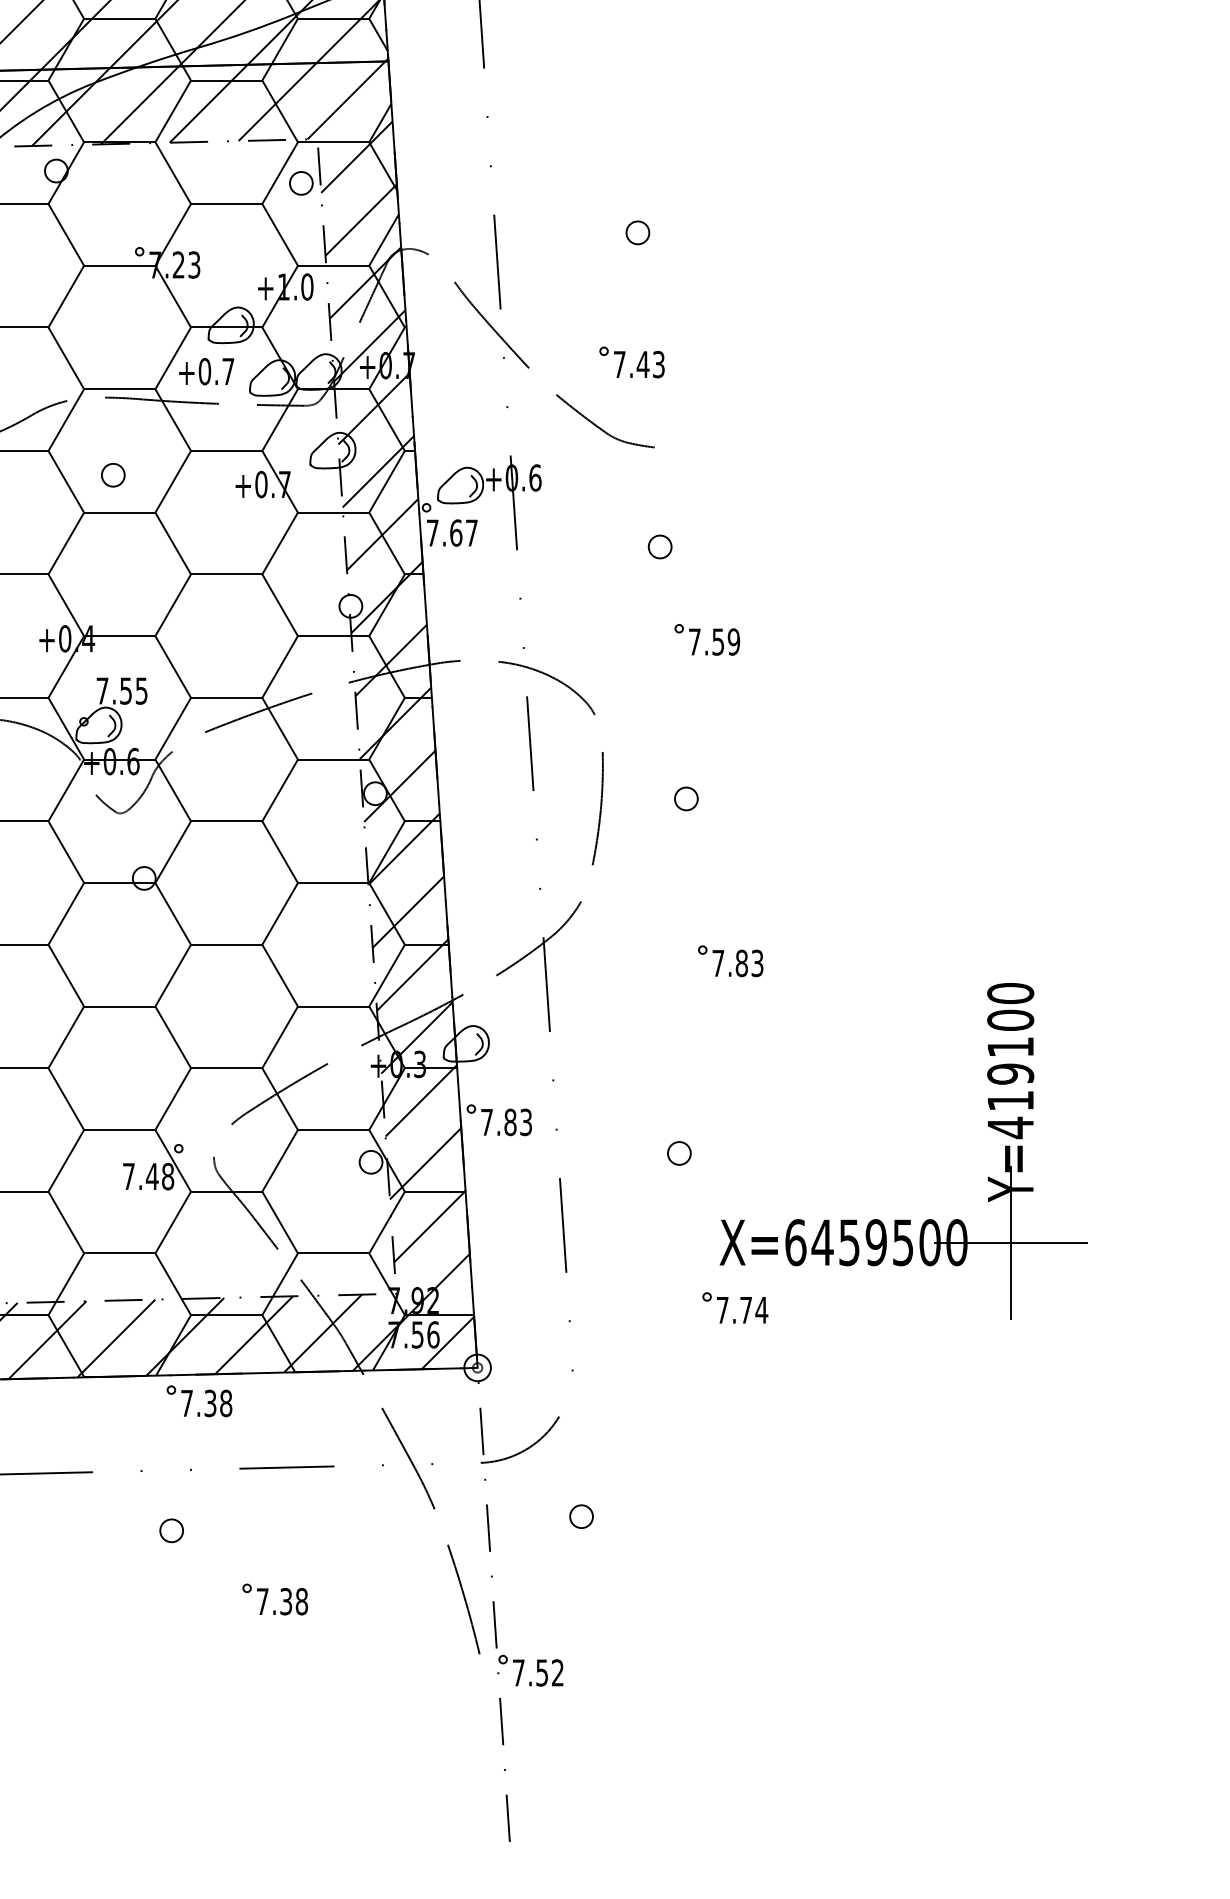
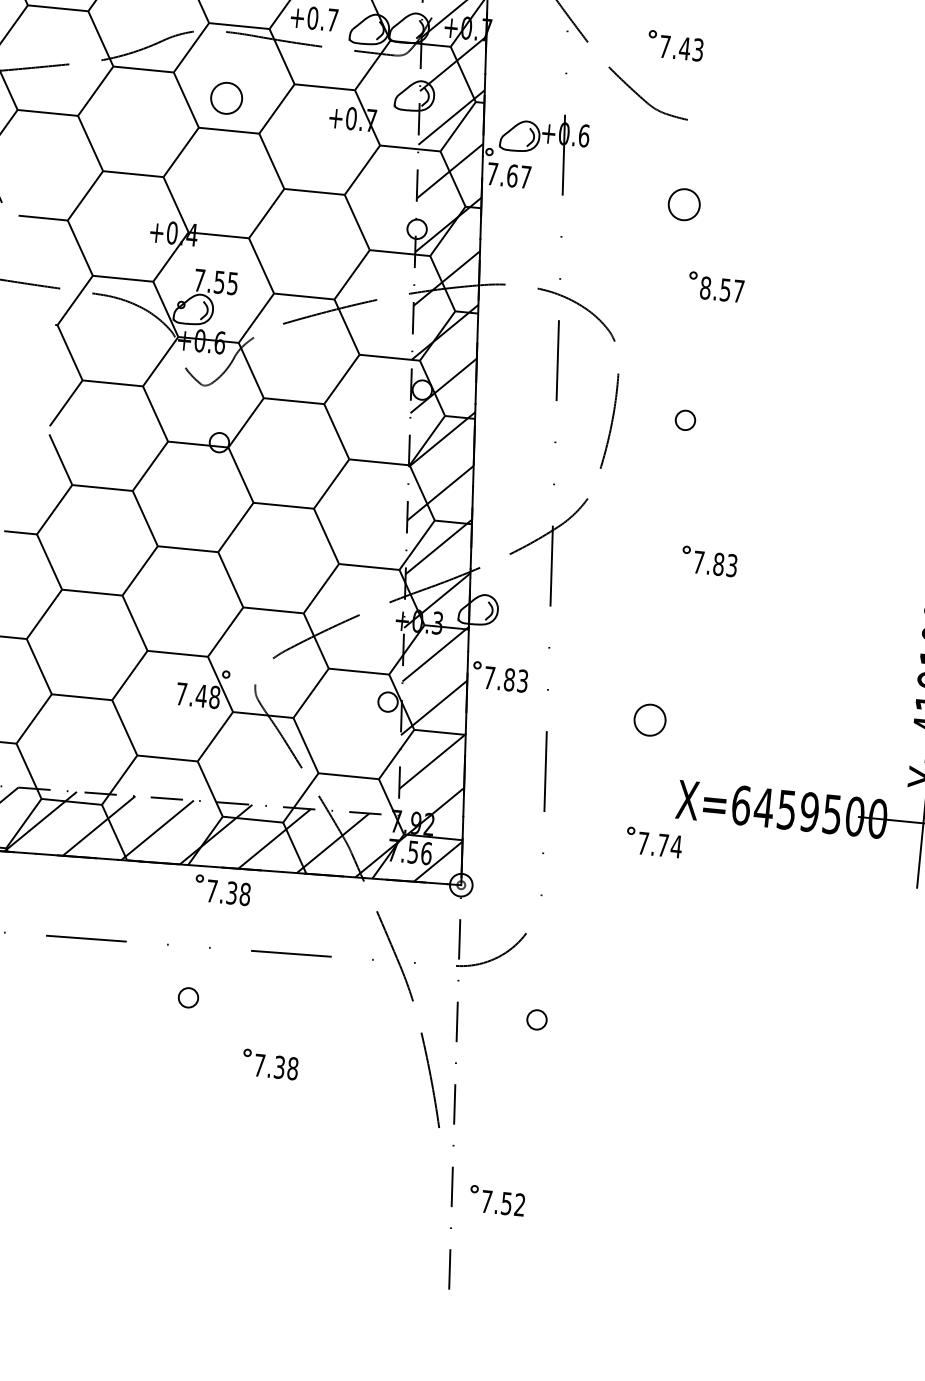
part: (113, 475) -> (226, 98), size x1.6
part: (659, 546) -> (683, 204), size x1.6
text: (714, 641) -> (722, 289), 7.59 -> 8.57
part: (679, 1153) -> (650, 720), size x1.6
part: (727, 1303) -> (648, 838), moved
part: (537, 1670) -> (502, 1201), moved

